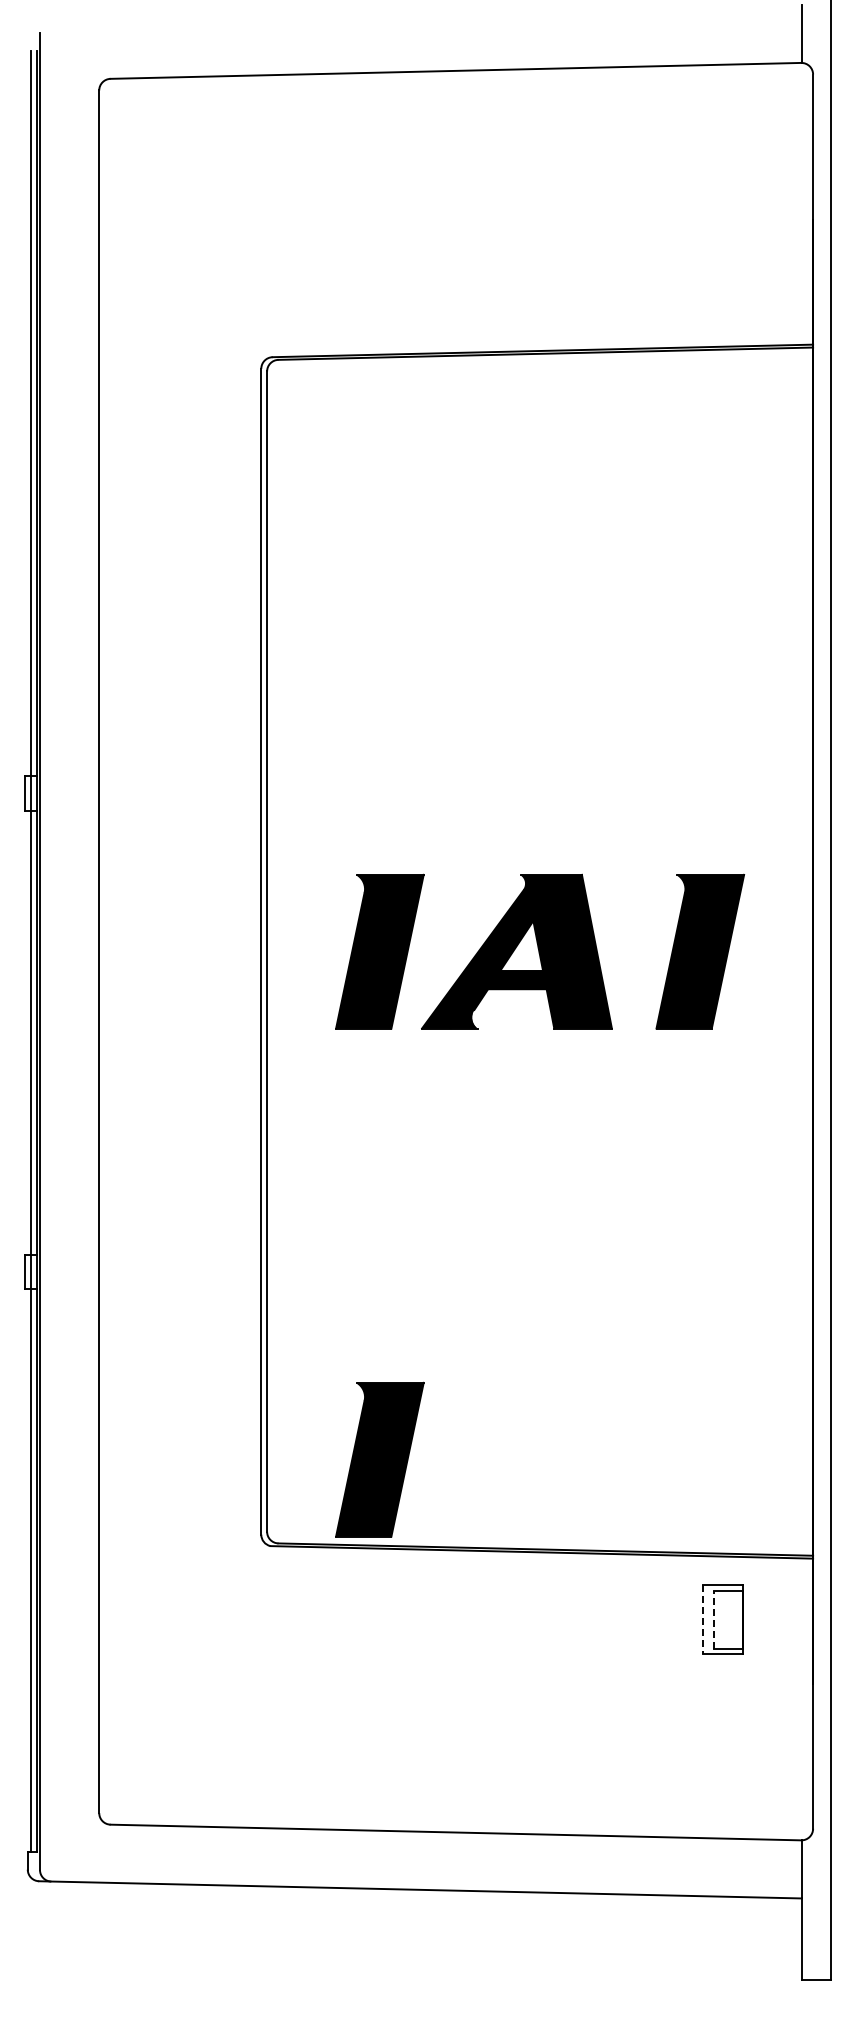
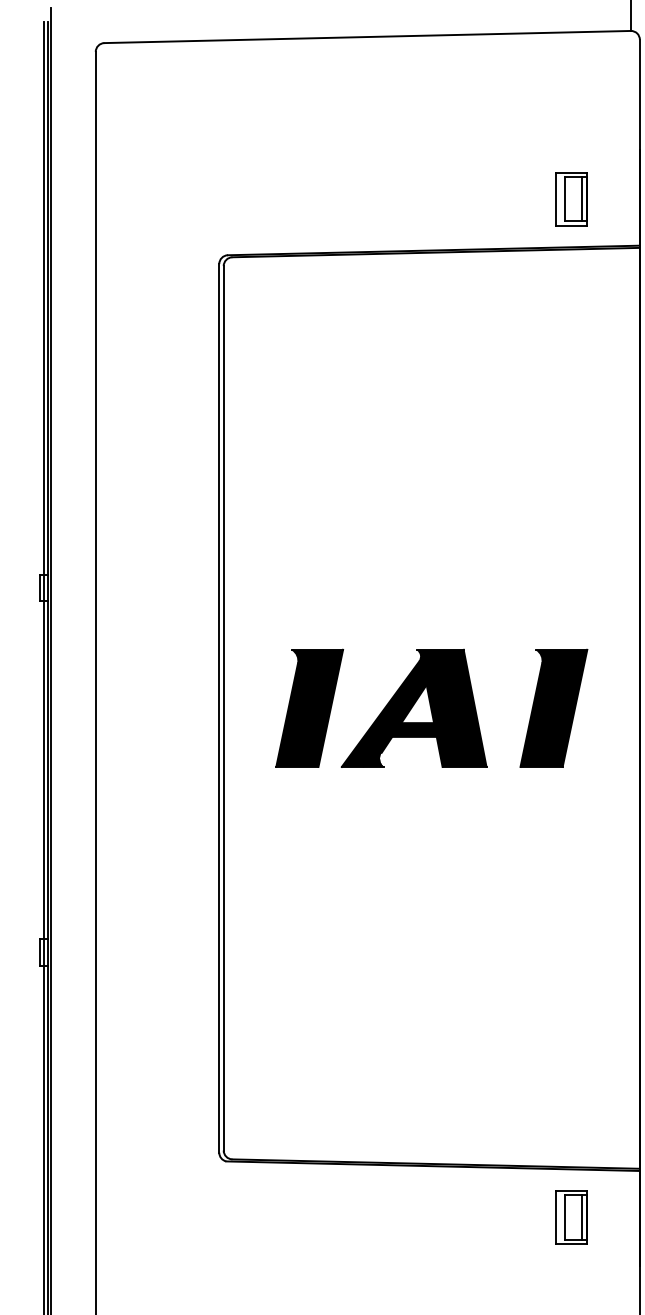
part: (722, 283) -> (570, 199), added
part: (379, 1459) -> (309, 1095), removed
line: (702, 1619) -> (555, 1217), dashed -> solid
line: (714, 1619) -> (564, 1217), dashed -> solid
line: (737, 1619) -> (582, 1217), added

